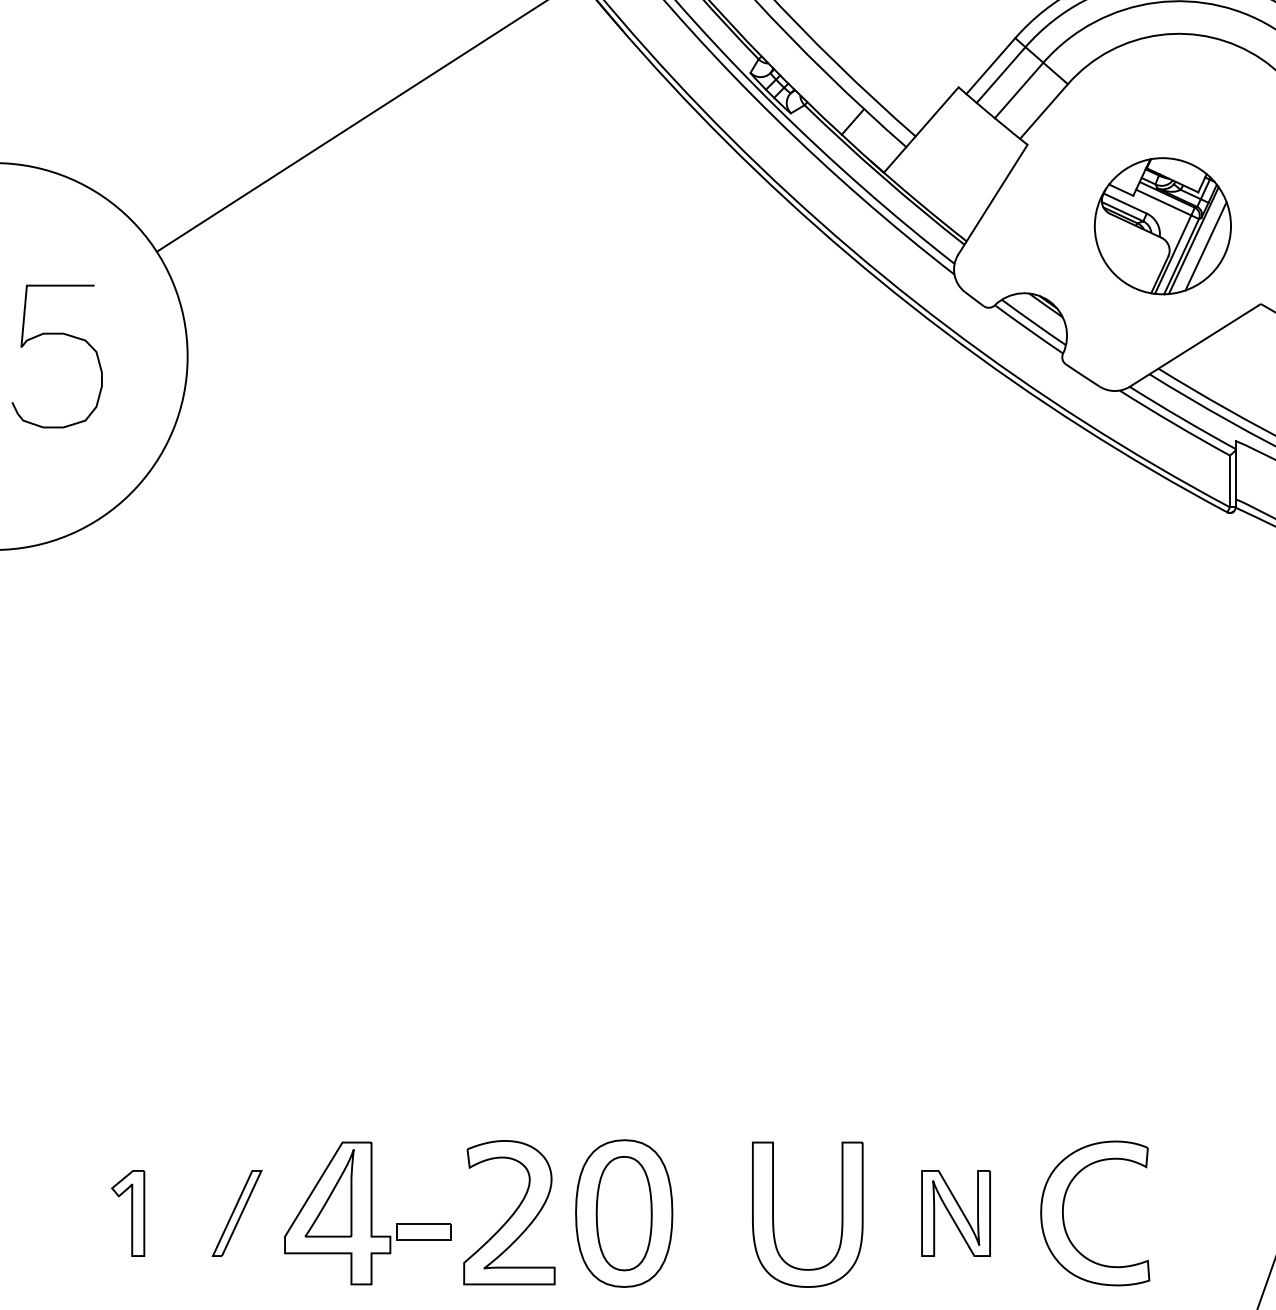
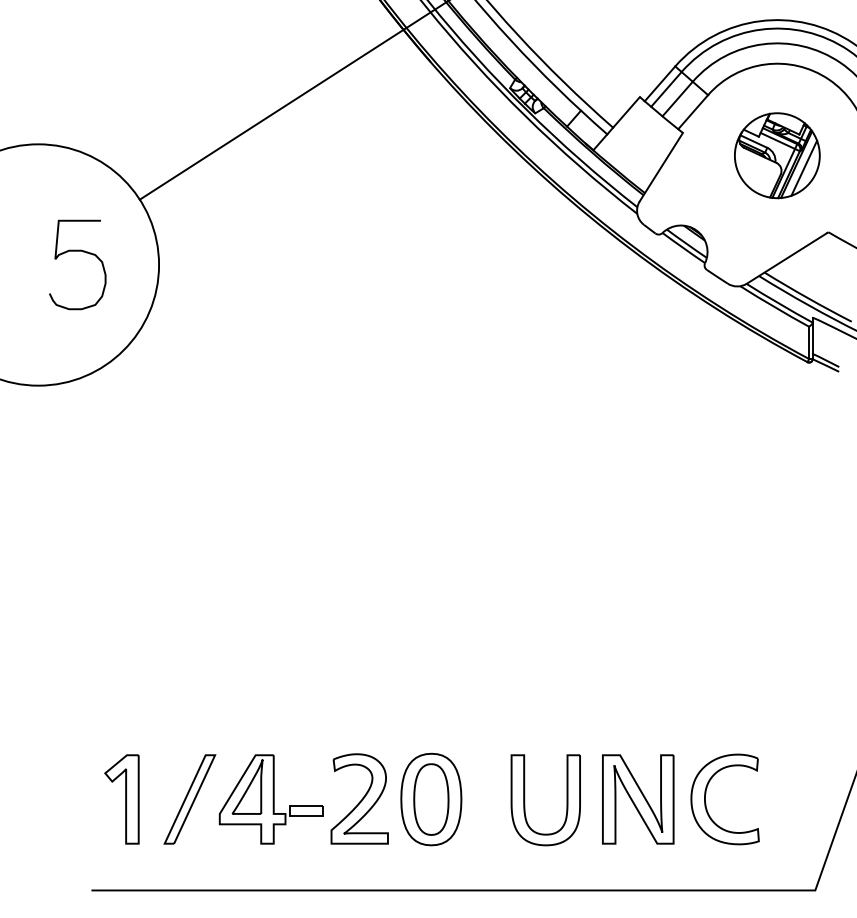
part: (1163, 225) -> (777, 155), moved
part: (127, 1213) -> (121, 799), size x1.67
part: (236, 1213) -> (189, 799), size x1.67
part: (956, 1213) -> (638, 799), size x1.67

